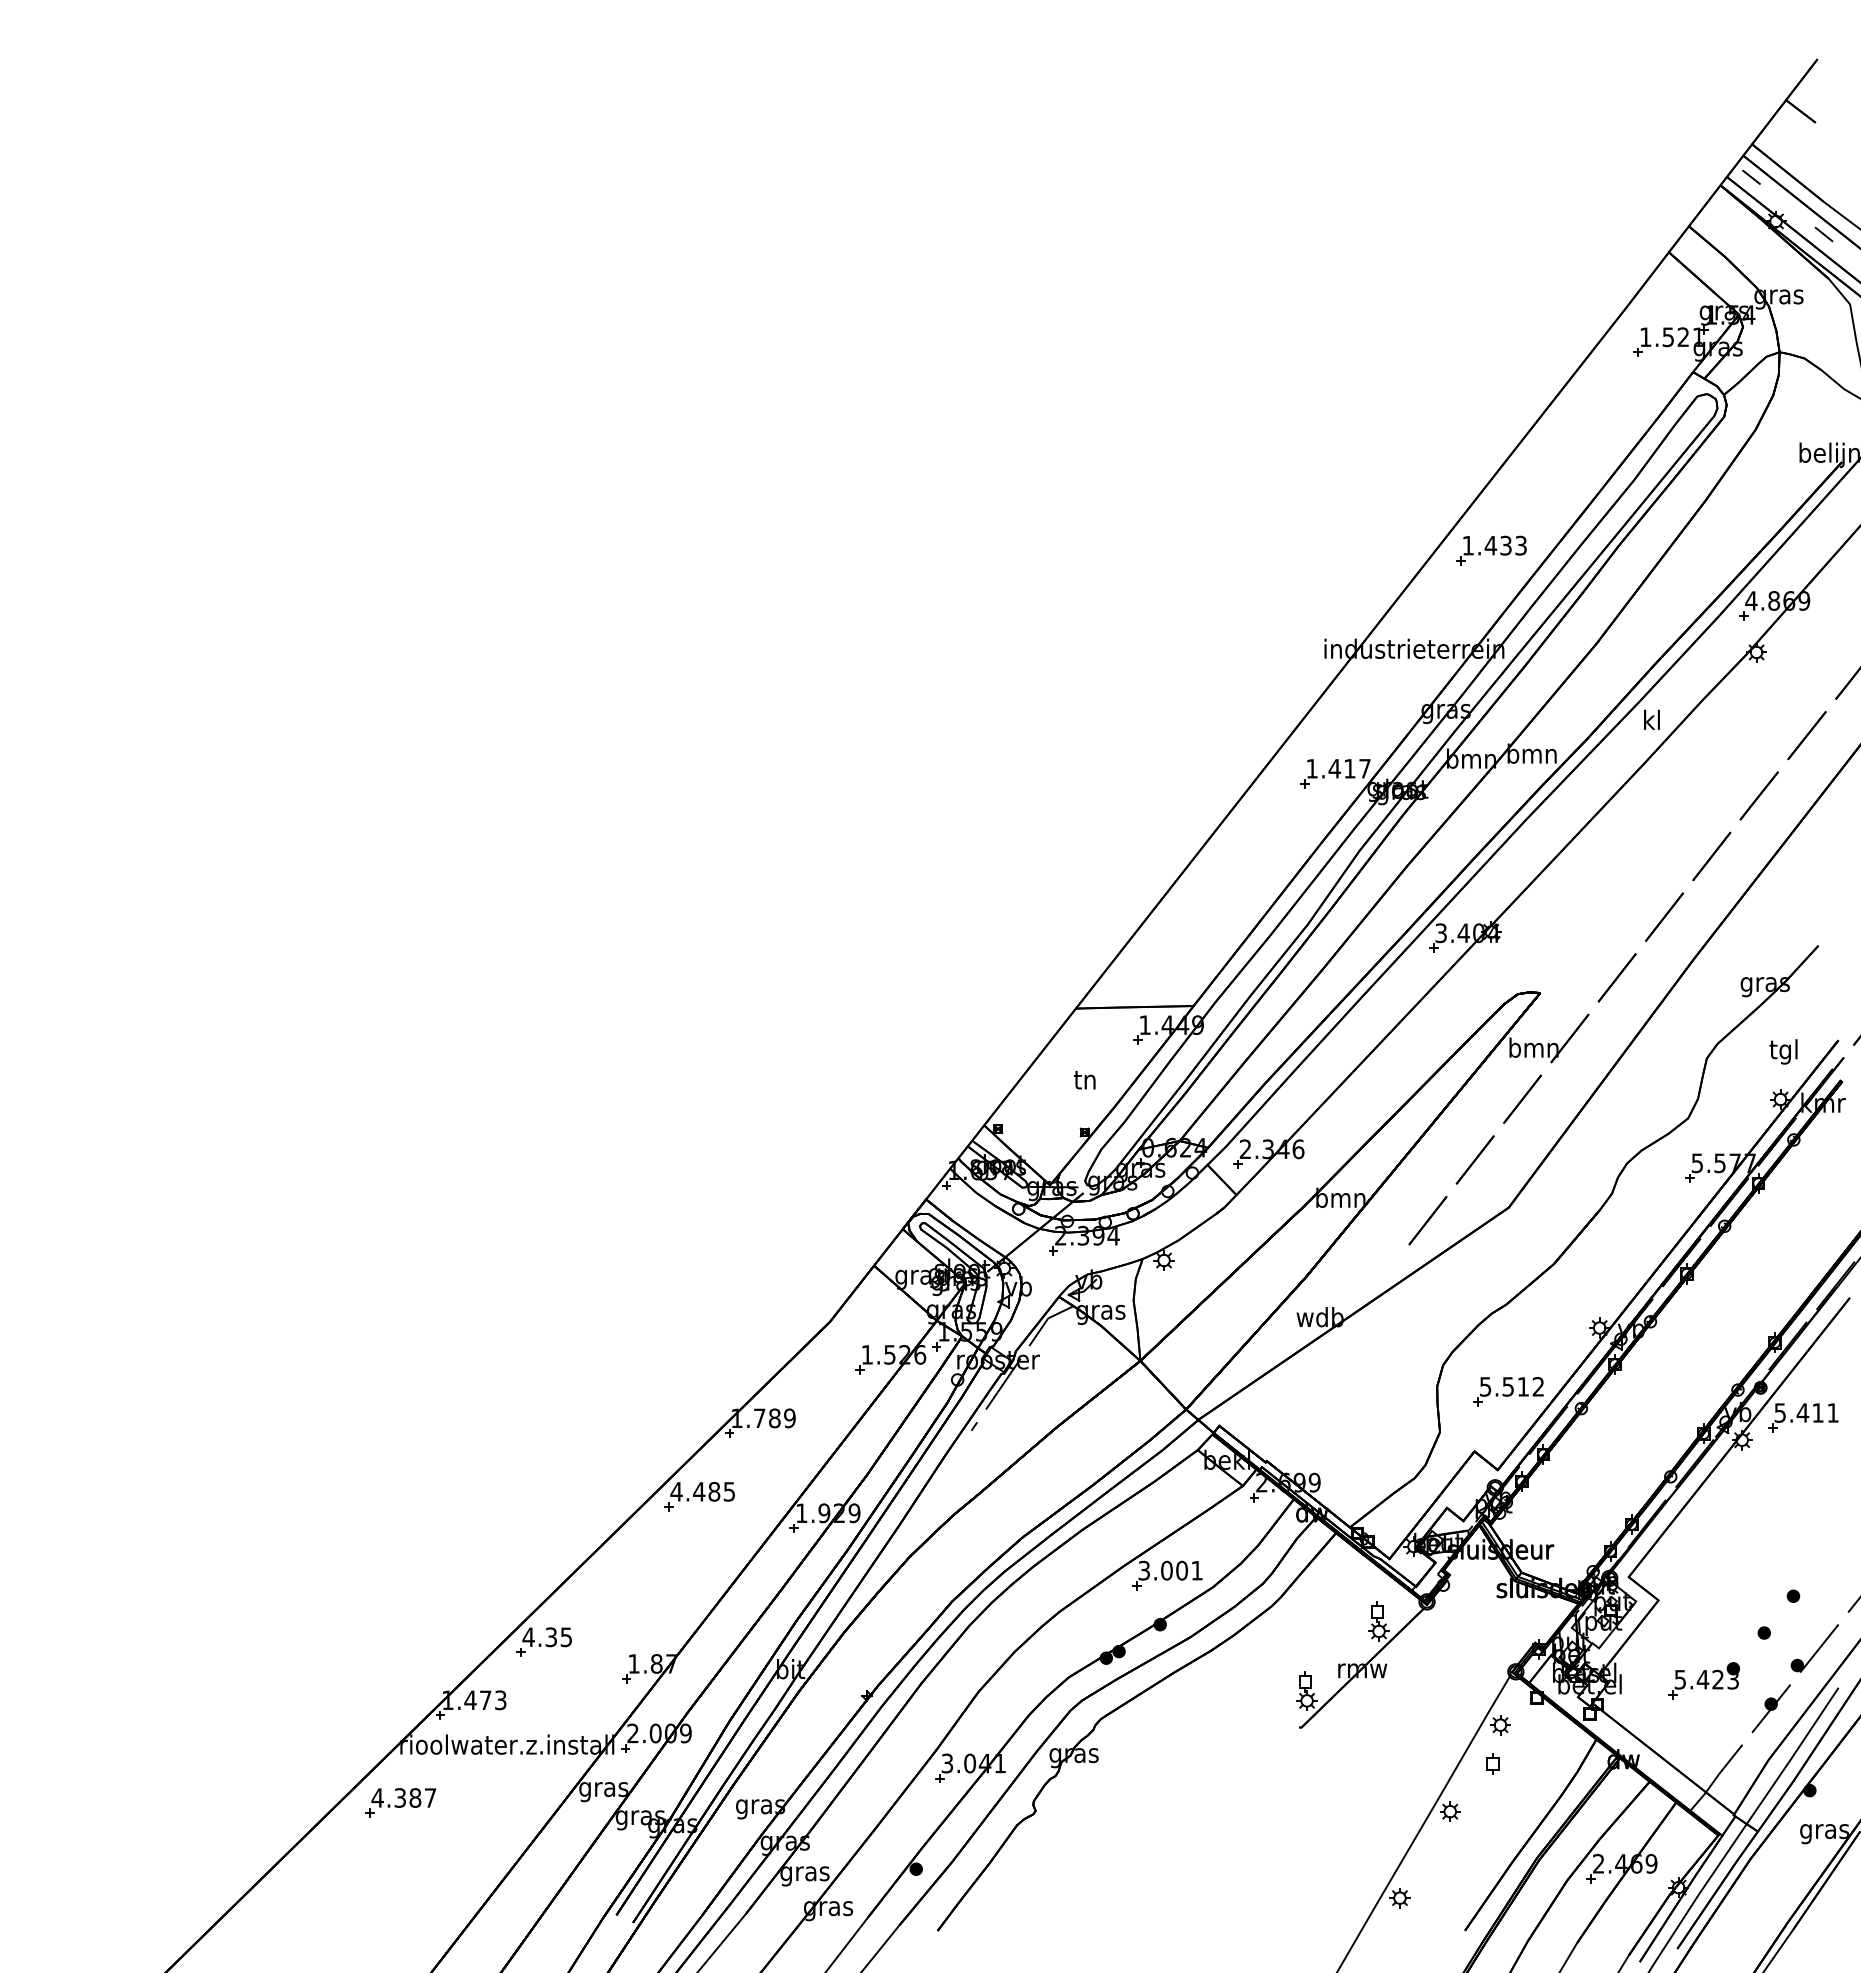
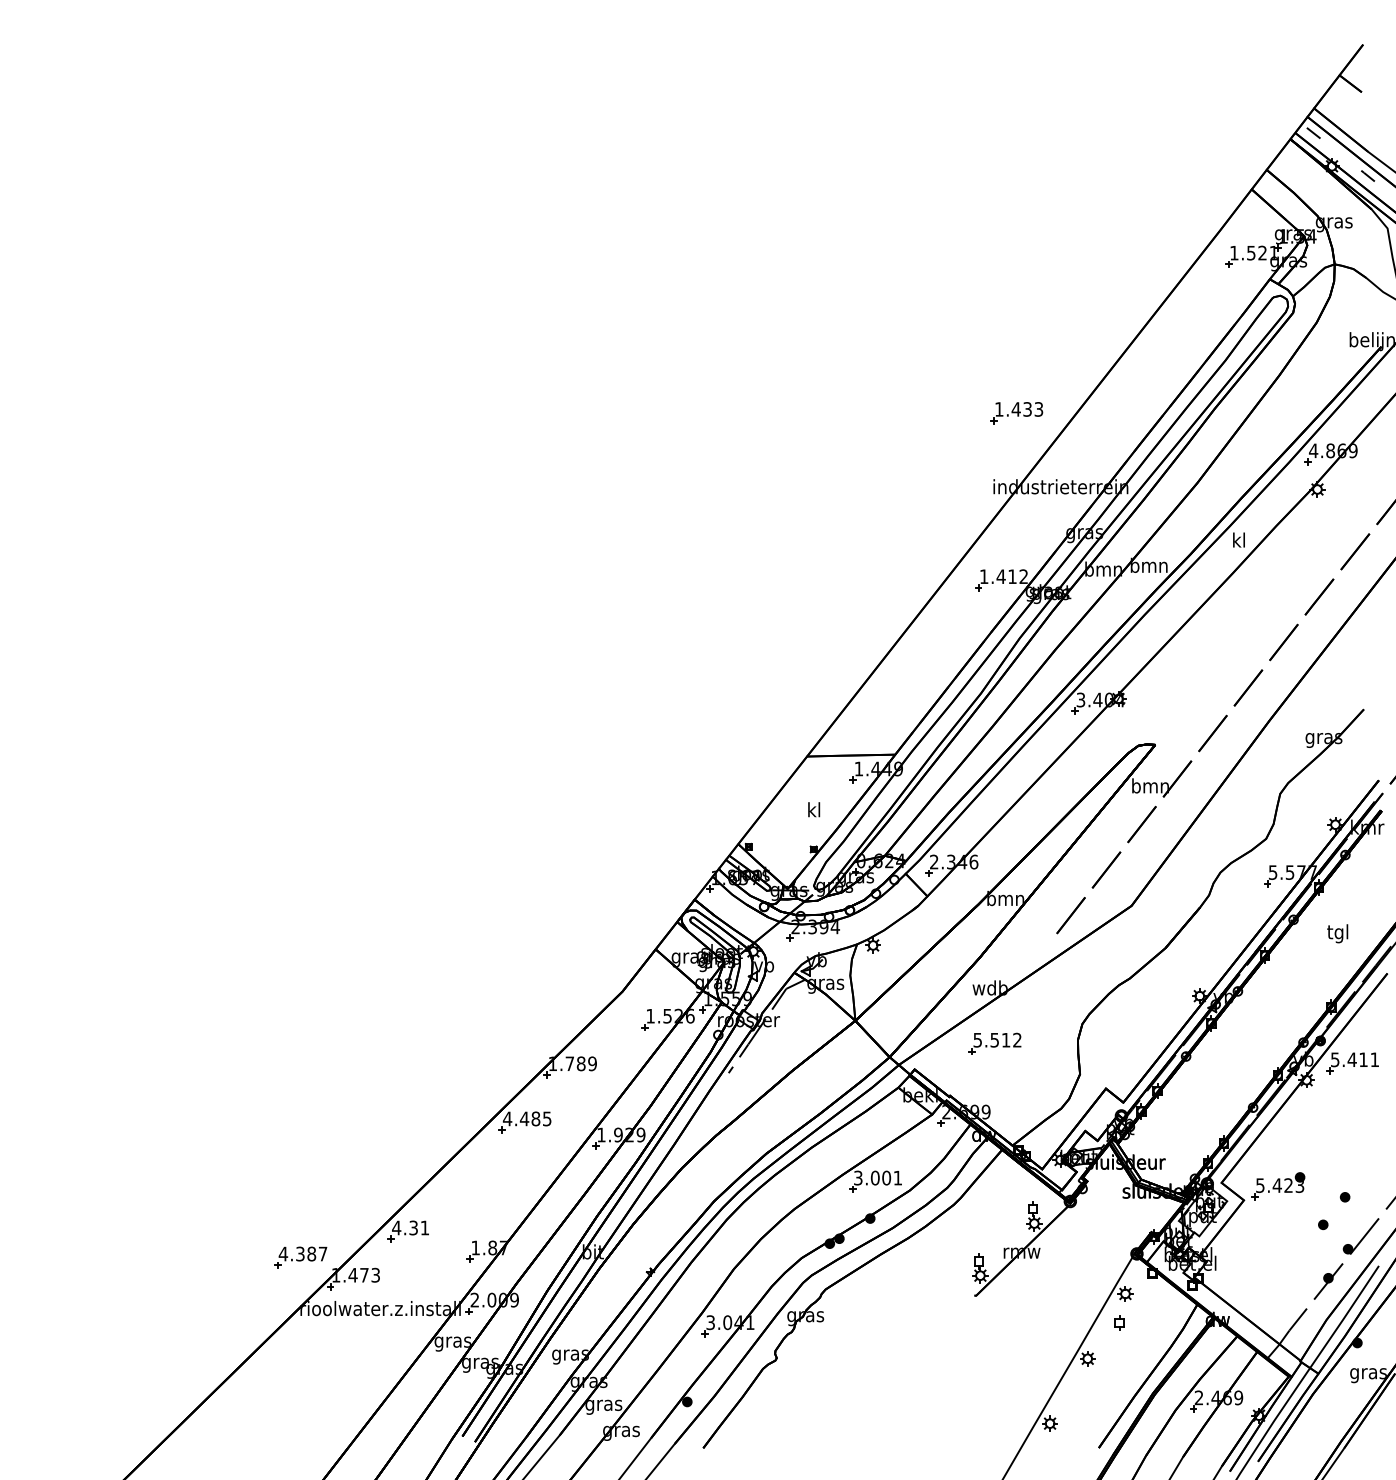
part: (1491, 550) -> (1016, 413), moved
text: (1364, 768) -> (1023, 576), 1.417 -> 1.412
text: (1783, 1051) -> (1337, 933), moved
text: (1084, 1079) -> (813, 809), tn -> kl
part: (1508, 1391) -> (994, 1043), moved
text: (565, 1637) -> (424, 1228), 4.35 -> 4.31
part: (1703, 1680) -> (1277, 1186), moved
part: (400, 1802) -> (300, 1257), moved

